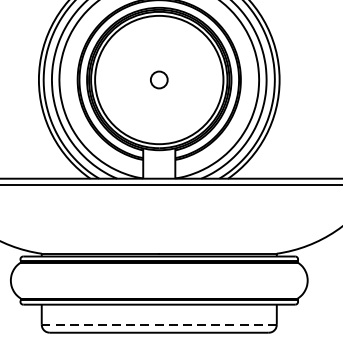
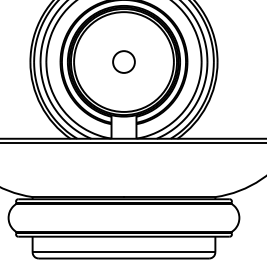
circle: (158, 79) -> (123, 61), size x1.67
line: (158, 324) -> (123, 252), dashed -> solid

